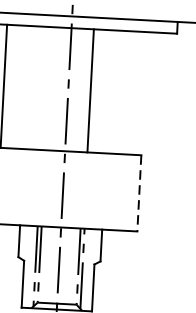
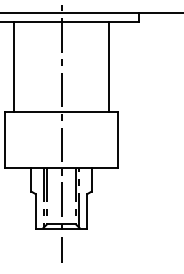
line: (90, 90) -> (108, 66), moved
line: (139, 193) -> (117, 140), dashed -> solid

